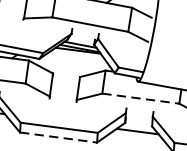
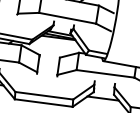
line: (142, 98) -> (106, 73), dashed -> solid
line: (59, 138) -> (44, 103), dashed -> solid

